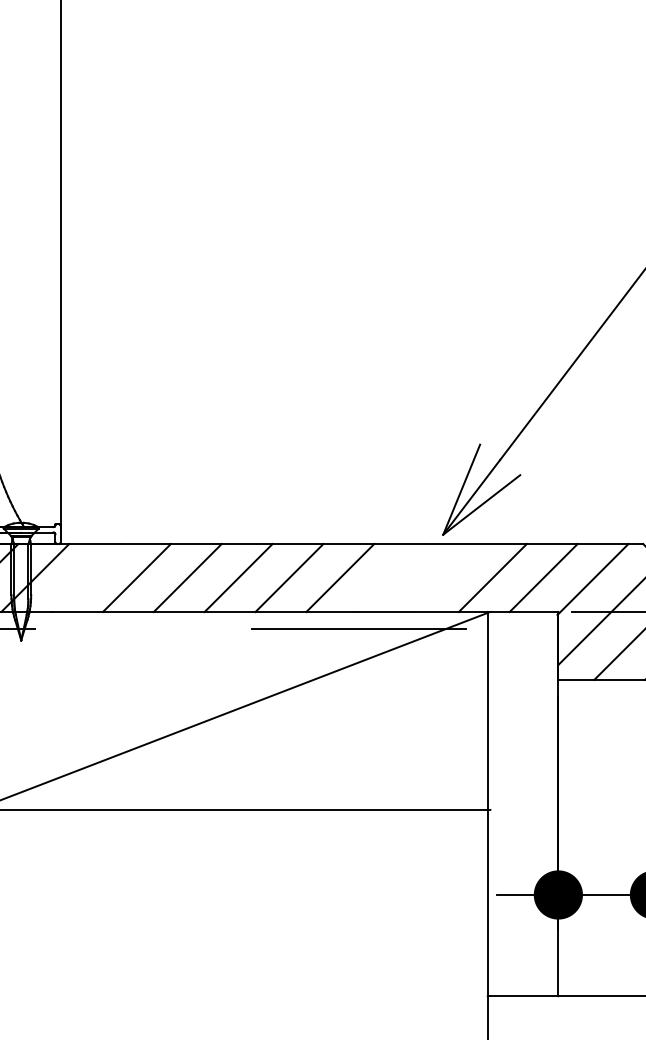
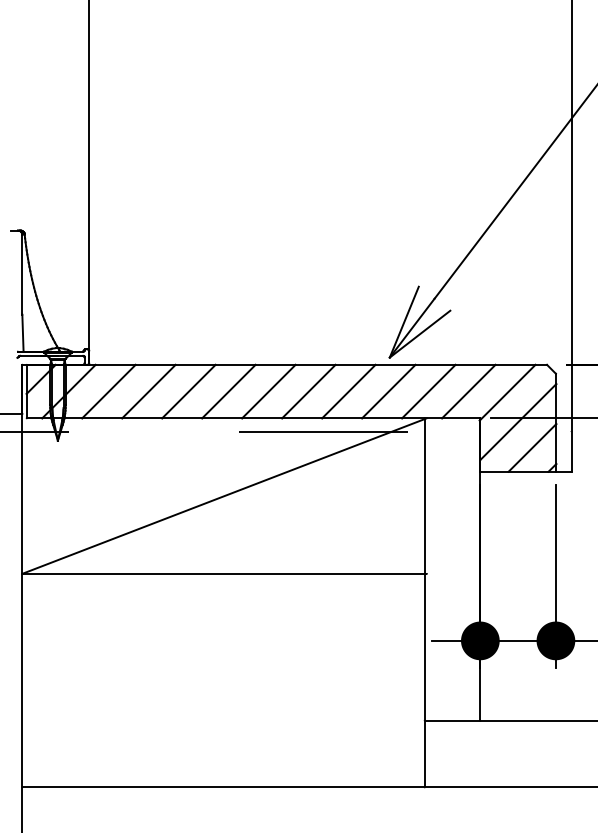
line: (85, 577) -> (108, 391), added
line: (390, 577) -> (348, 391), added
line: (441, 577) -> (388, 391), added

